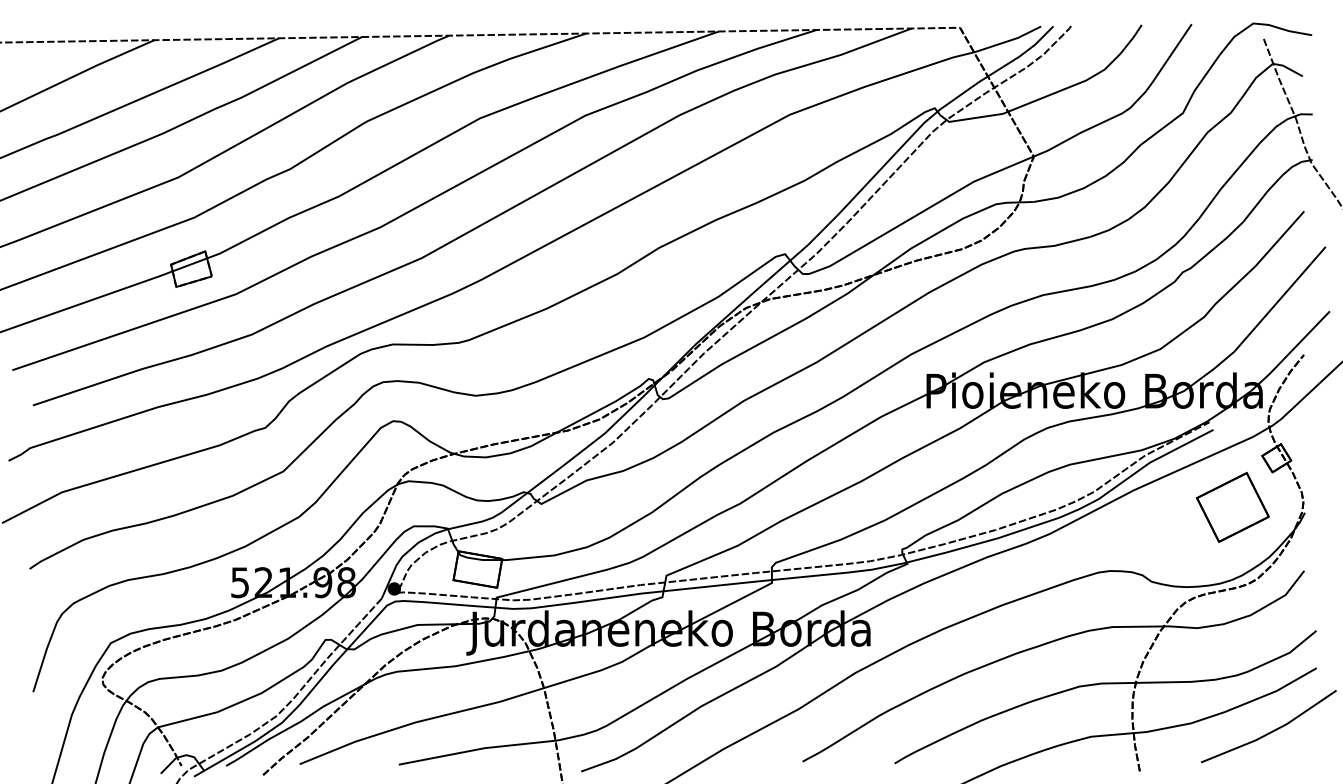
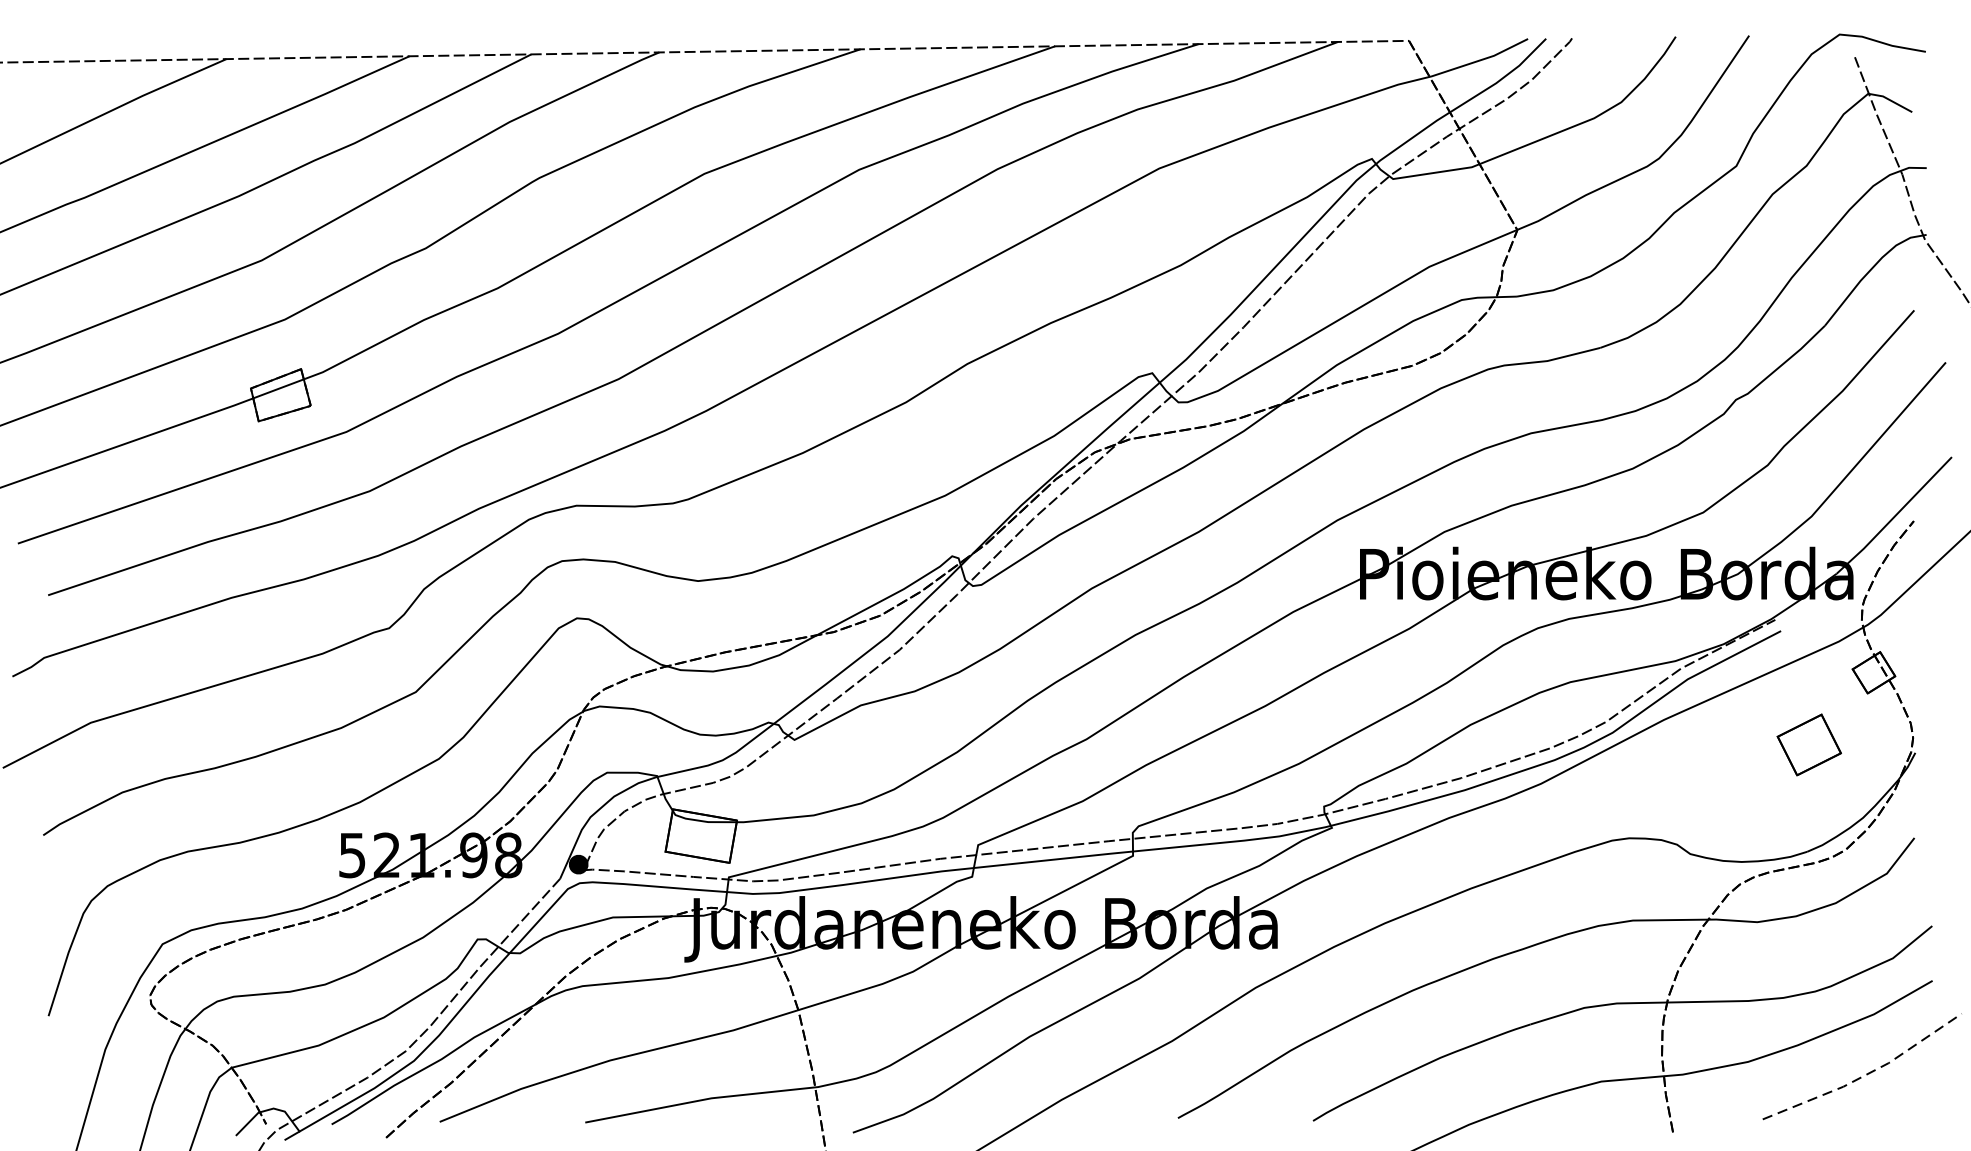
part: (1232, 507) -> (1808, 745), size x0.6
line: (1271, 732) -> (1866, 1075), solid -> dashed

